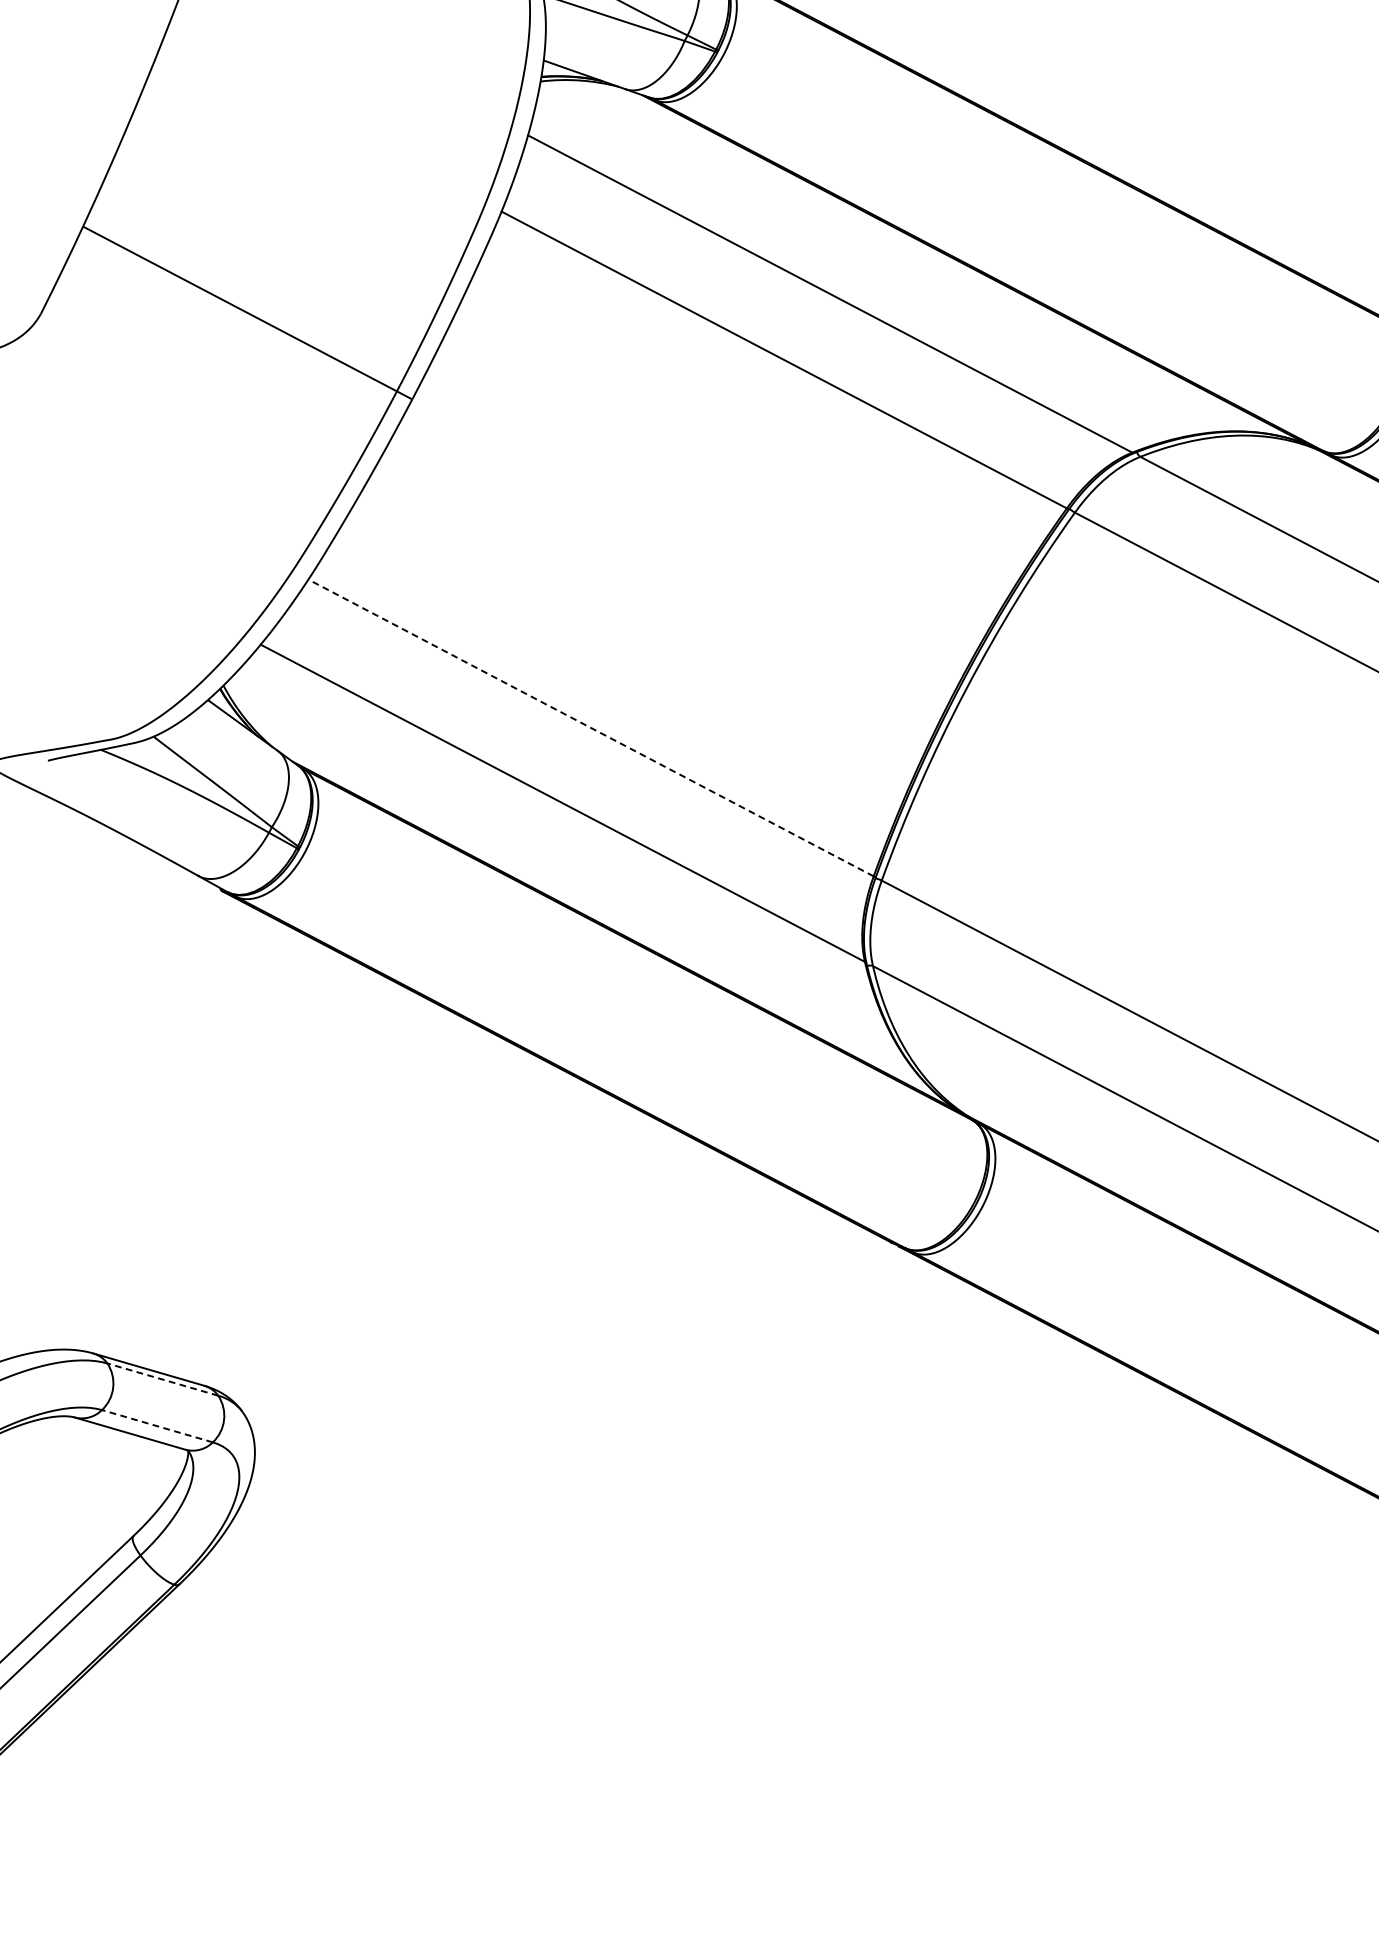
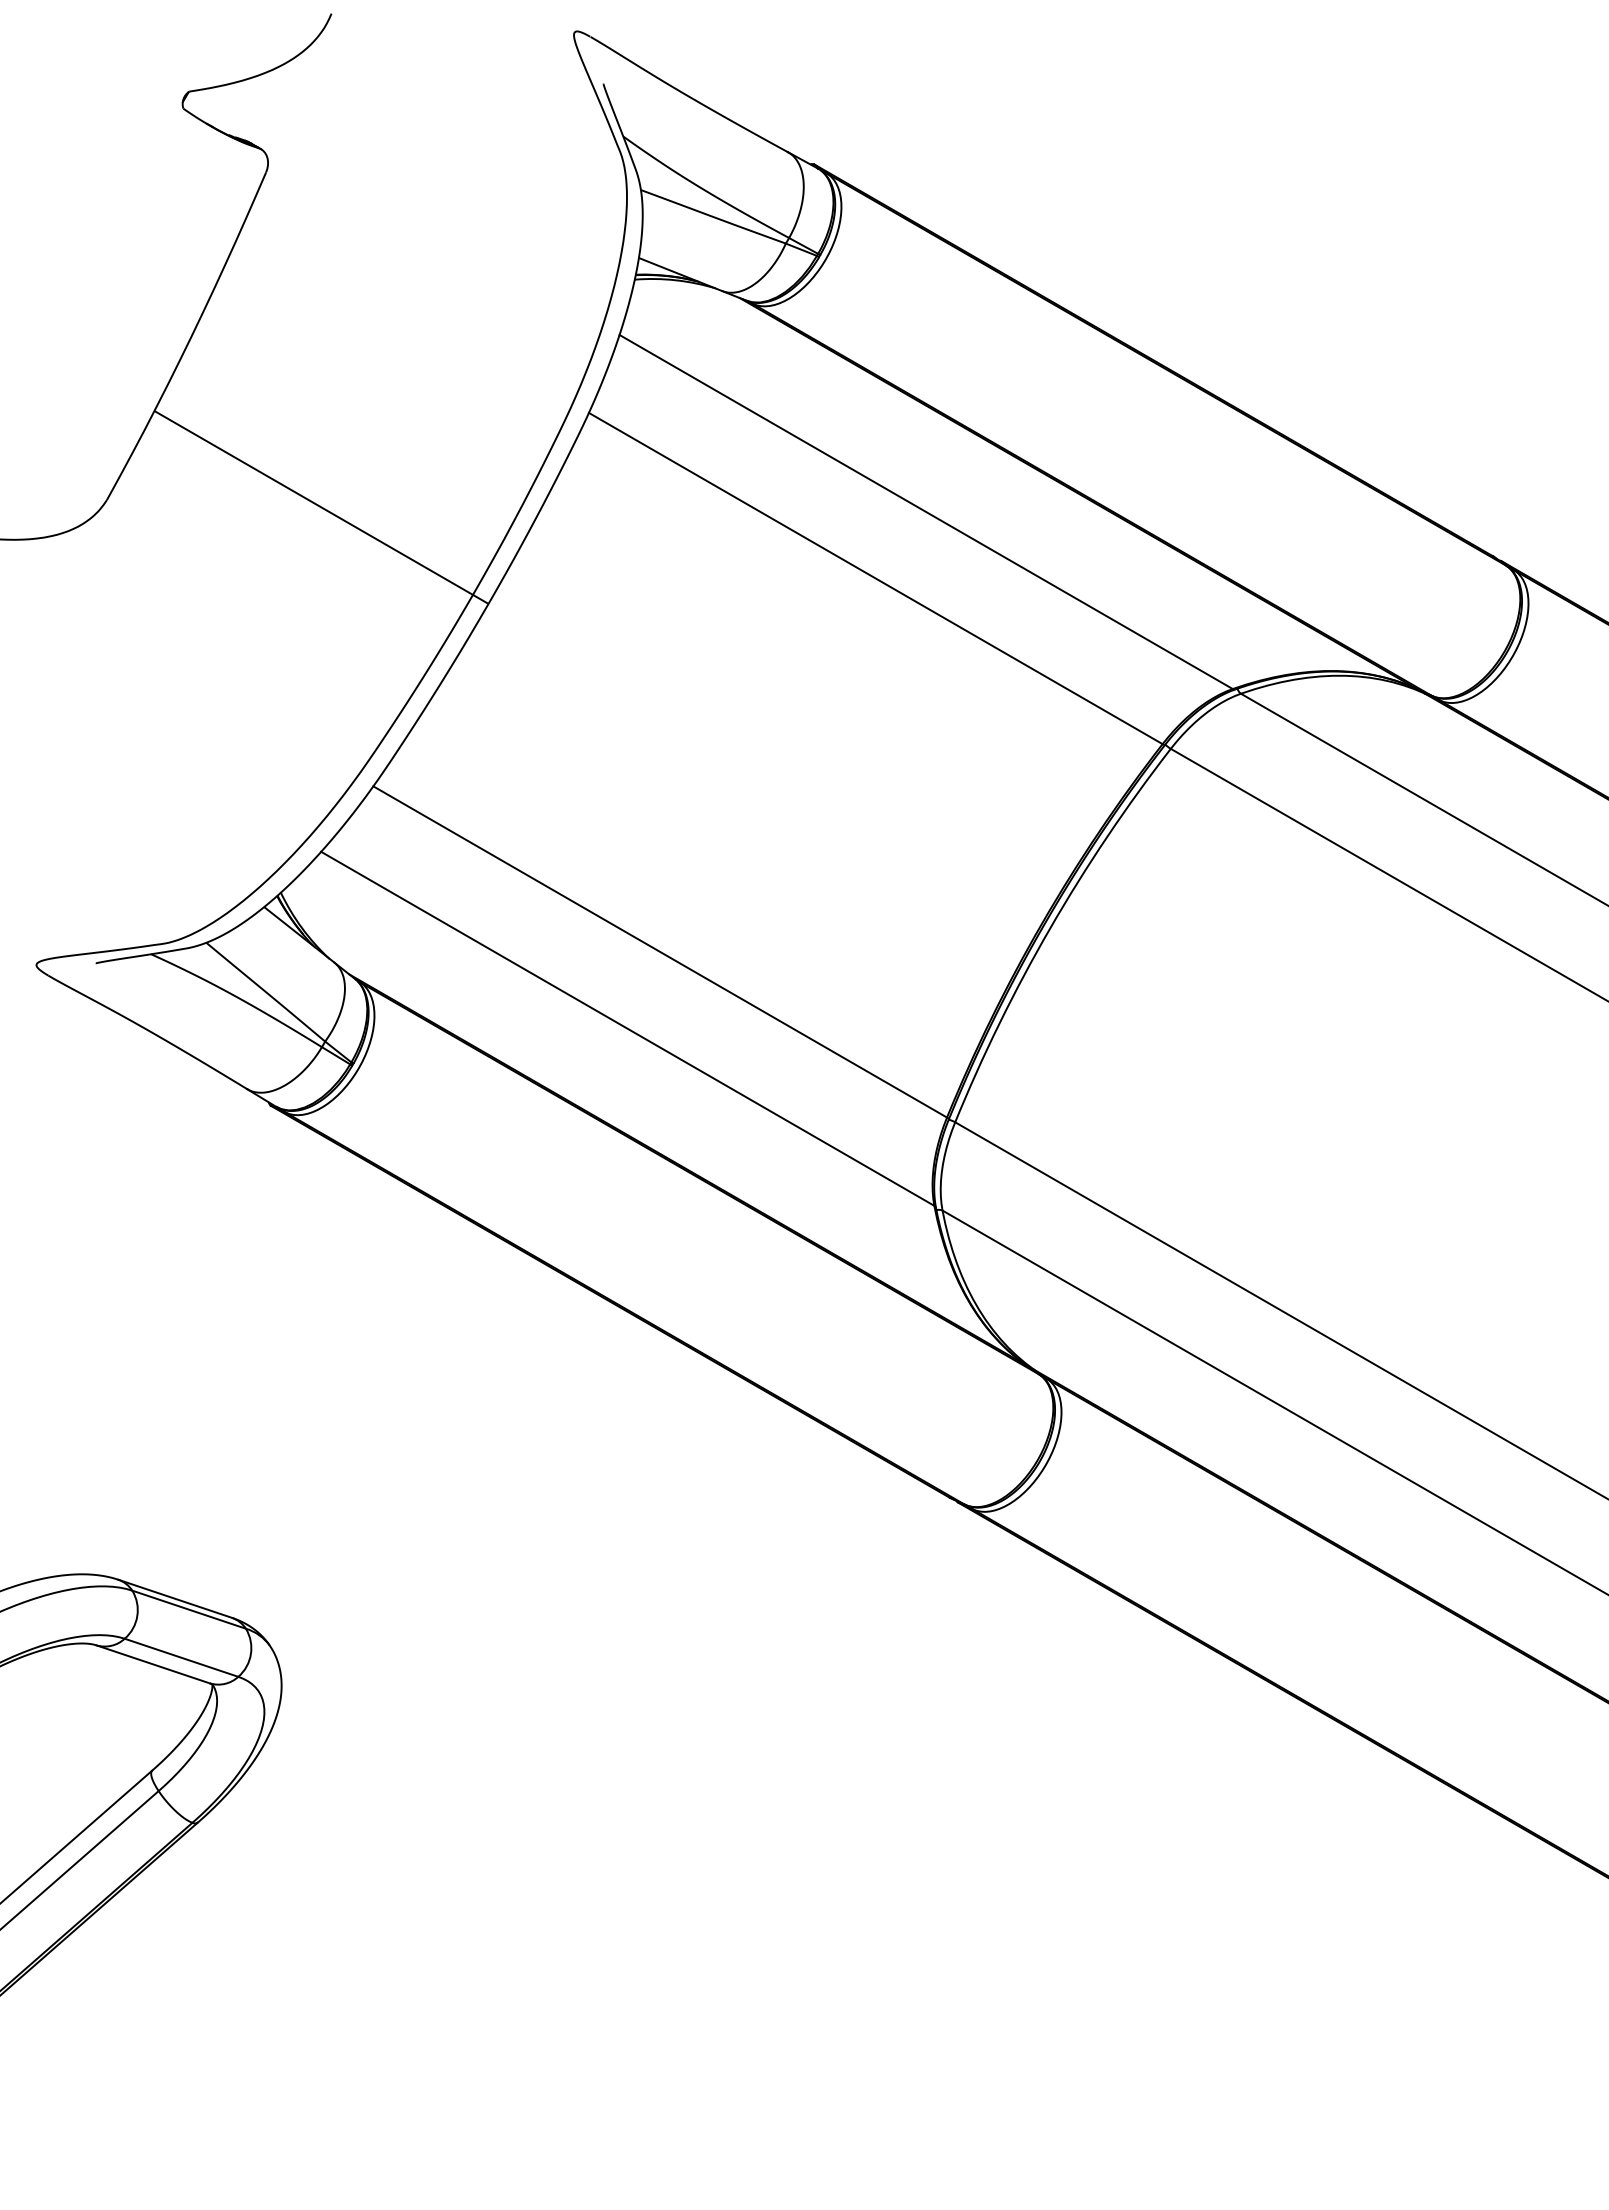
line: (590, 727) -> (659, 951), dashed -> solid
line: (163, 1379) -> (189, 1609), dashed -> solid
line: (157, 1425) -> (181, 1657), dashed -> solid

